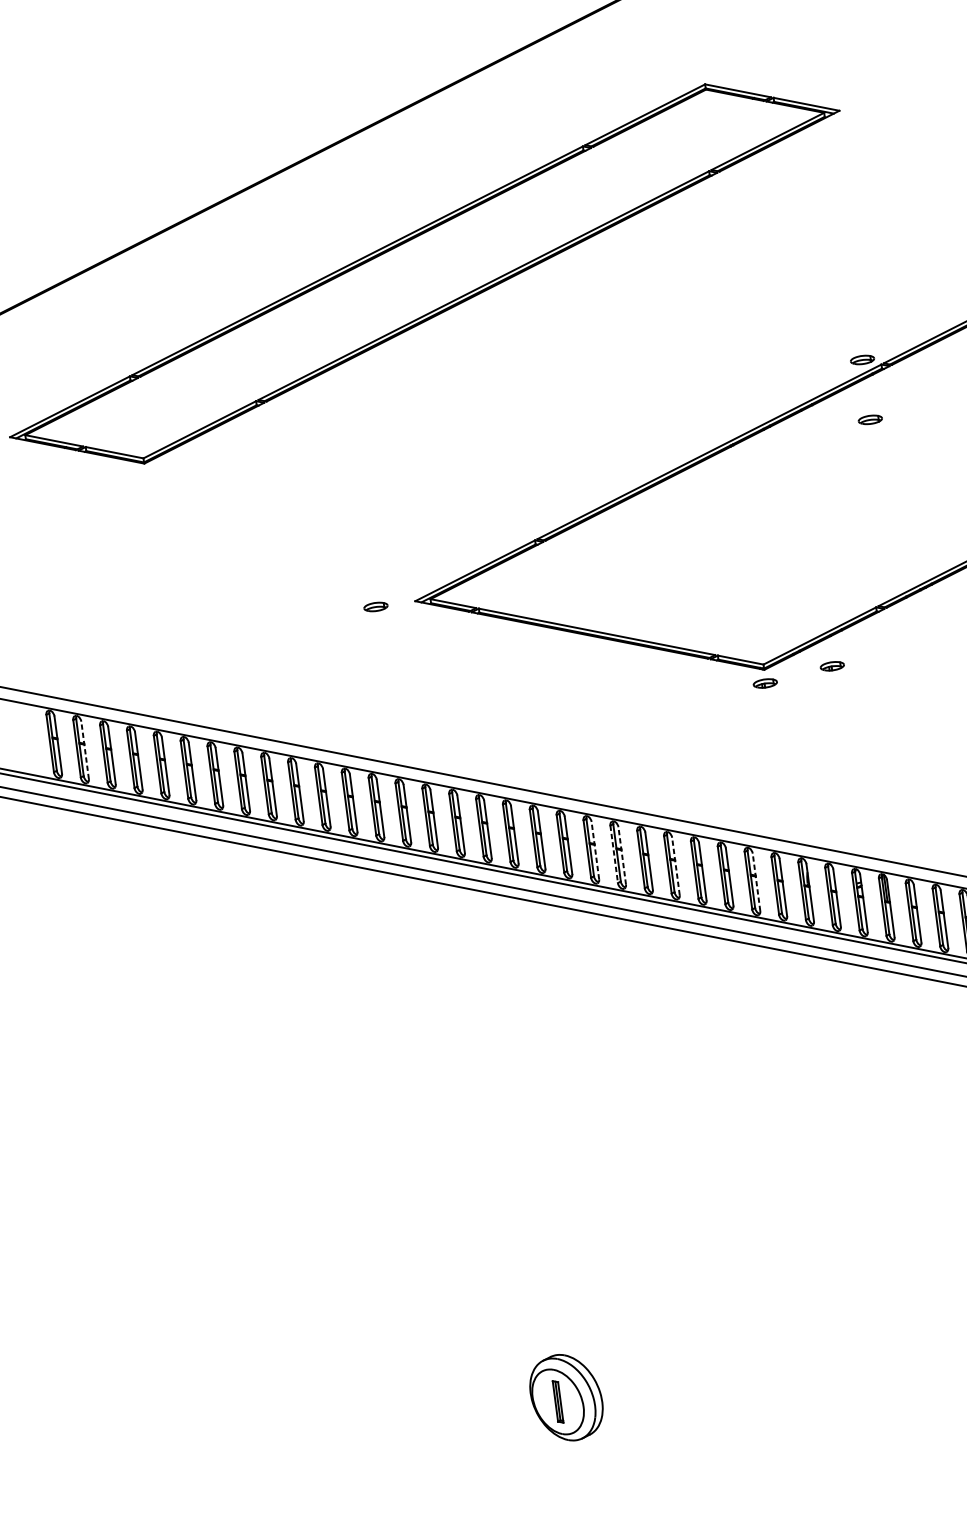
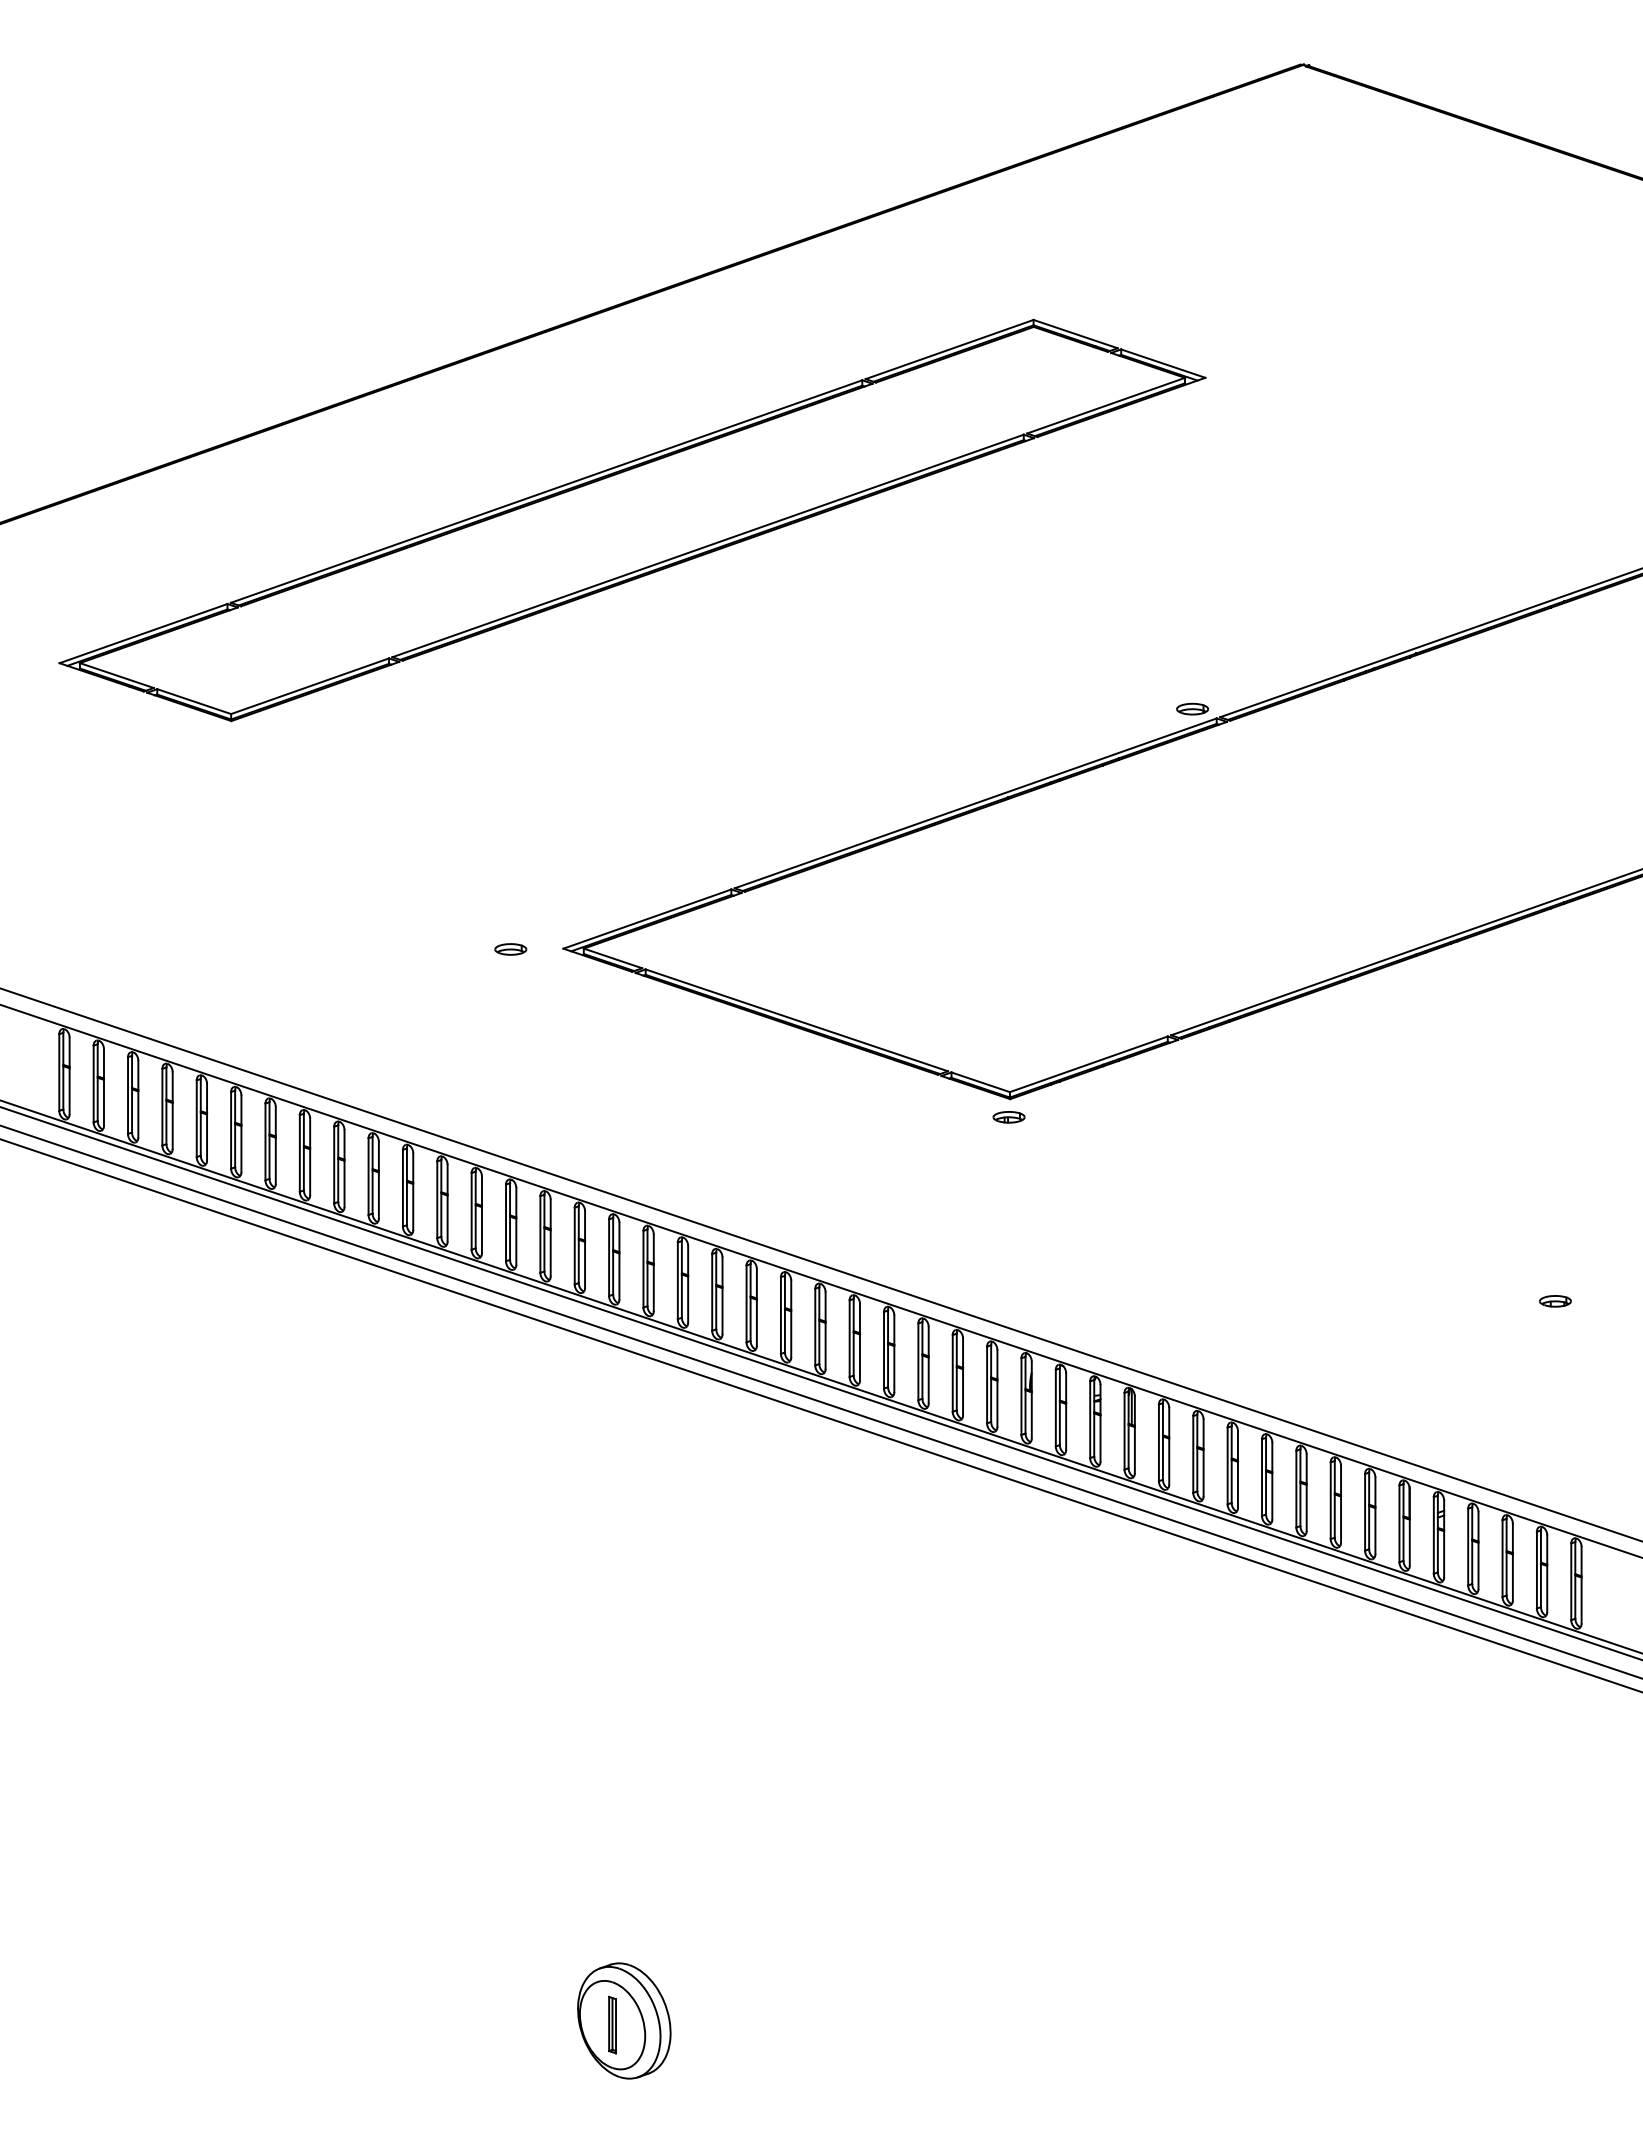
part: (870, 419) -> (1192, 788), removed
part: (831, 666) -> (1099, 1106), removed
line: (84, 750) -> (103, 1087), dashed -> solid
line: (595, 849) -> (756, 1306), dashed -> solid
line: (613, 855) -> (780, 1316), dashed -> solid
line: (622, 855) -> (791, 1318), dashed -> solid
line: (675, 866) -> (859, 1341), dashed -> solid
line: (756, 881) -> (963, 1376), dashed -> solid

